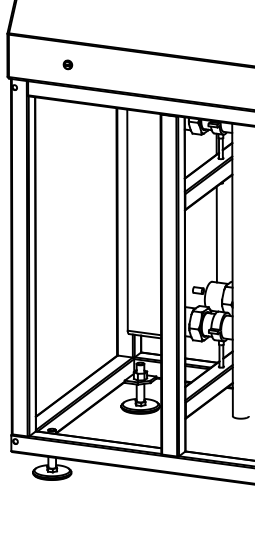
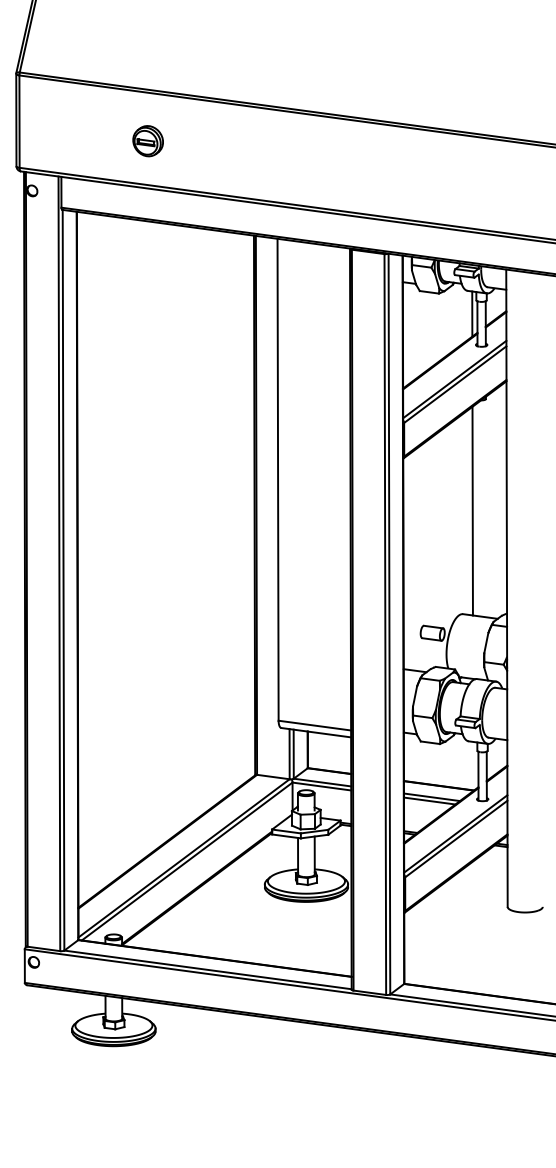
part: (67, 64) -> (147, 140), size x1.6

